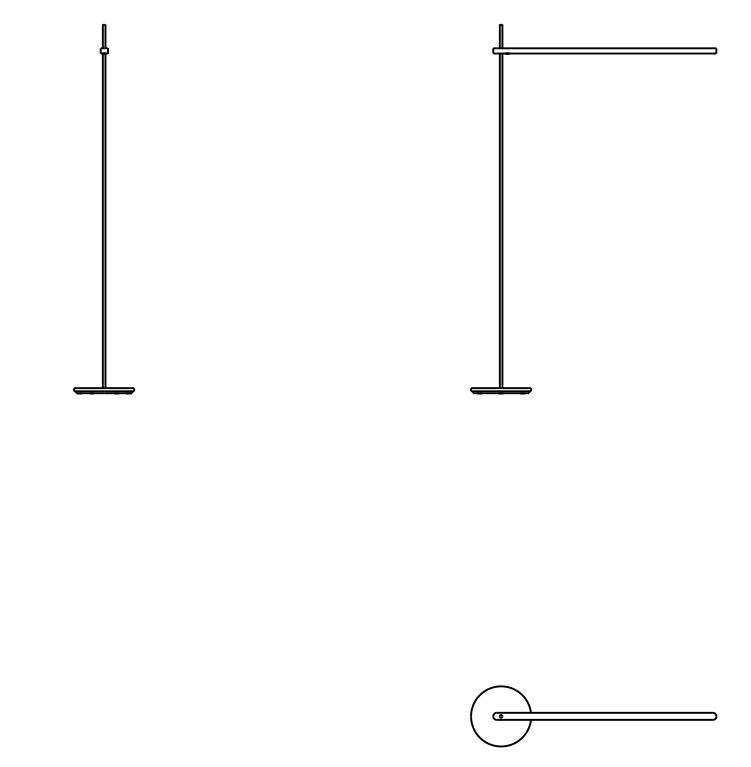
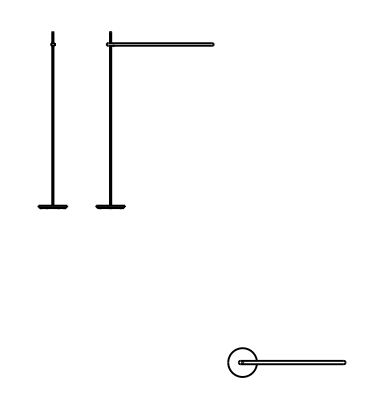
part: (505, 209) -> (112, 120), moved

